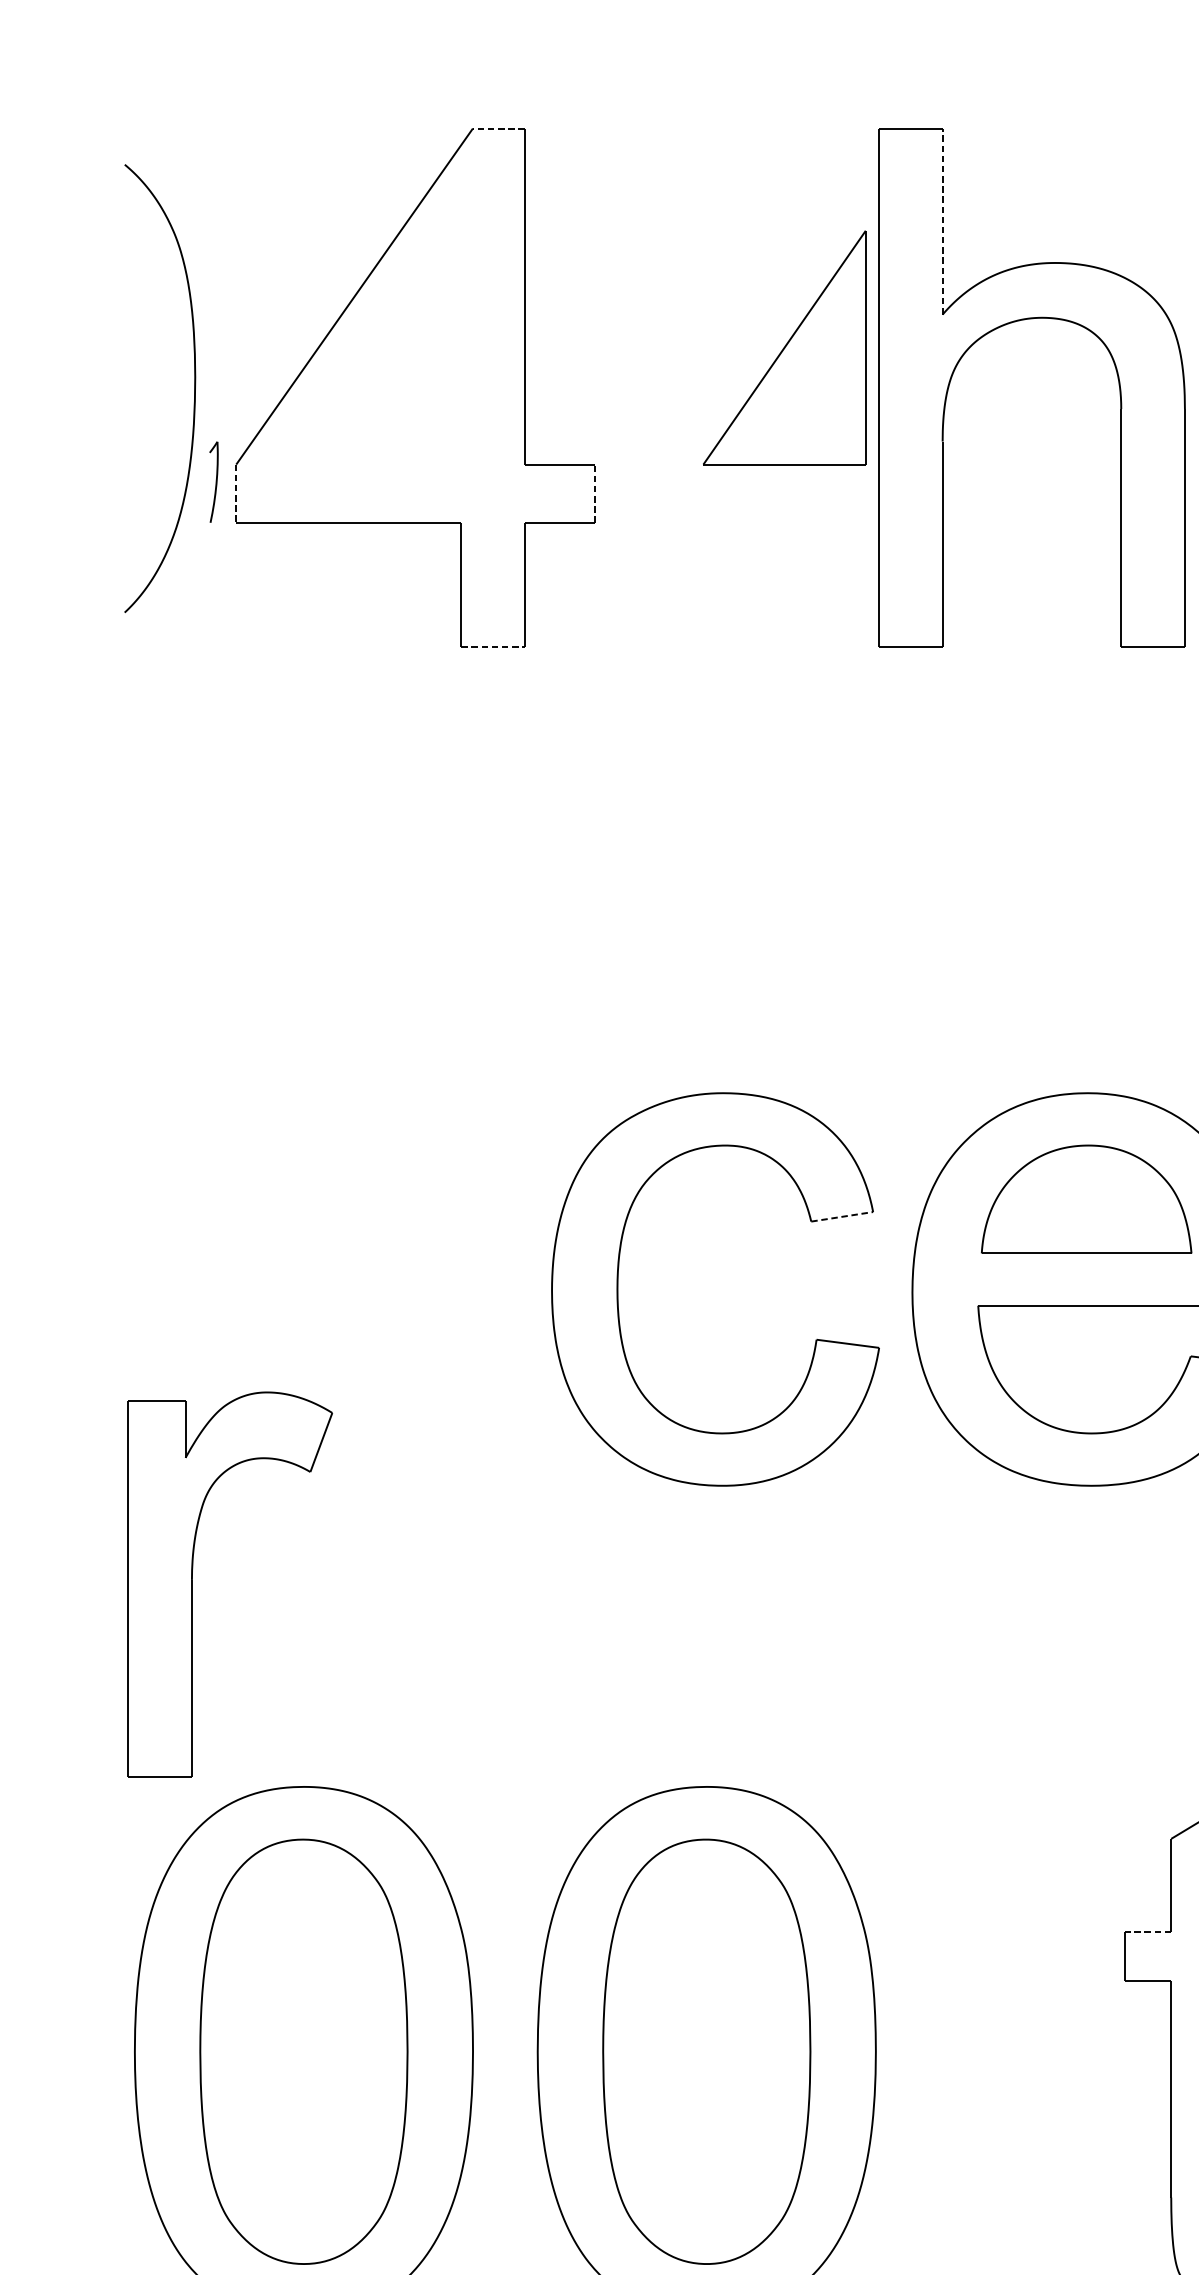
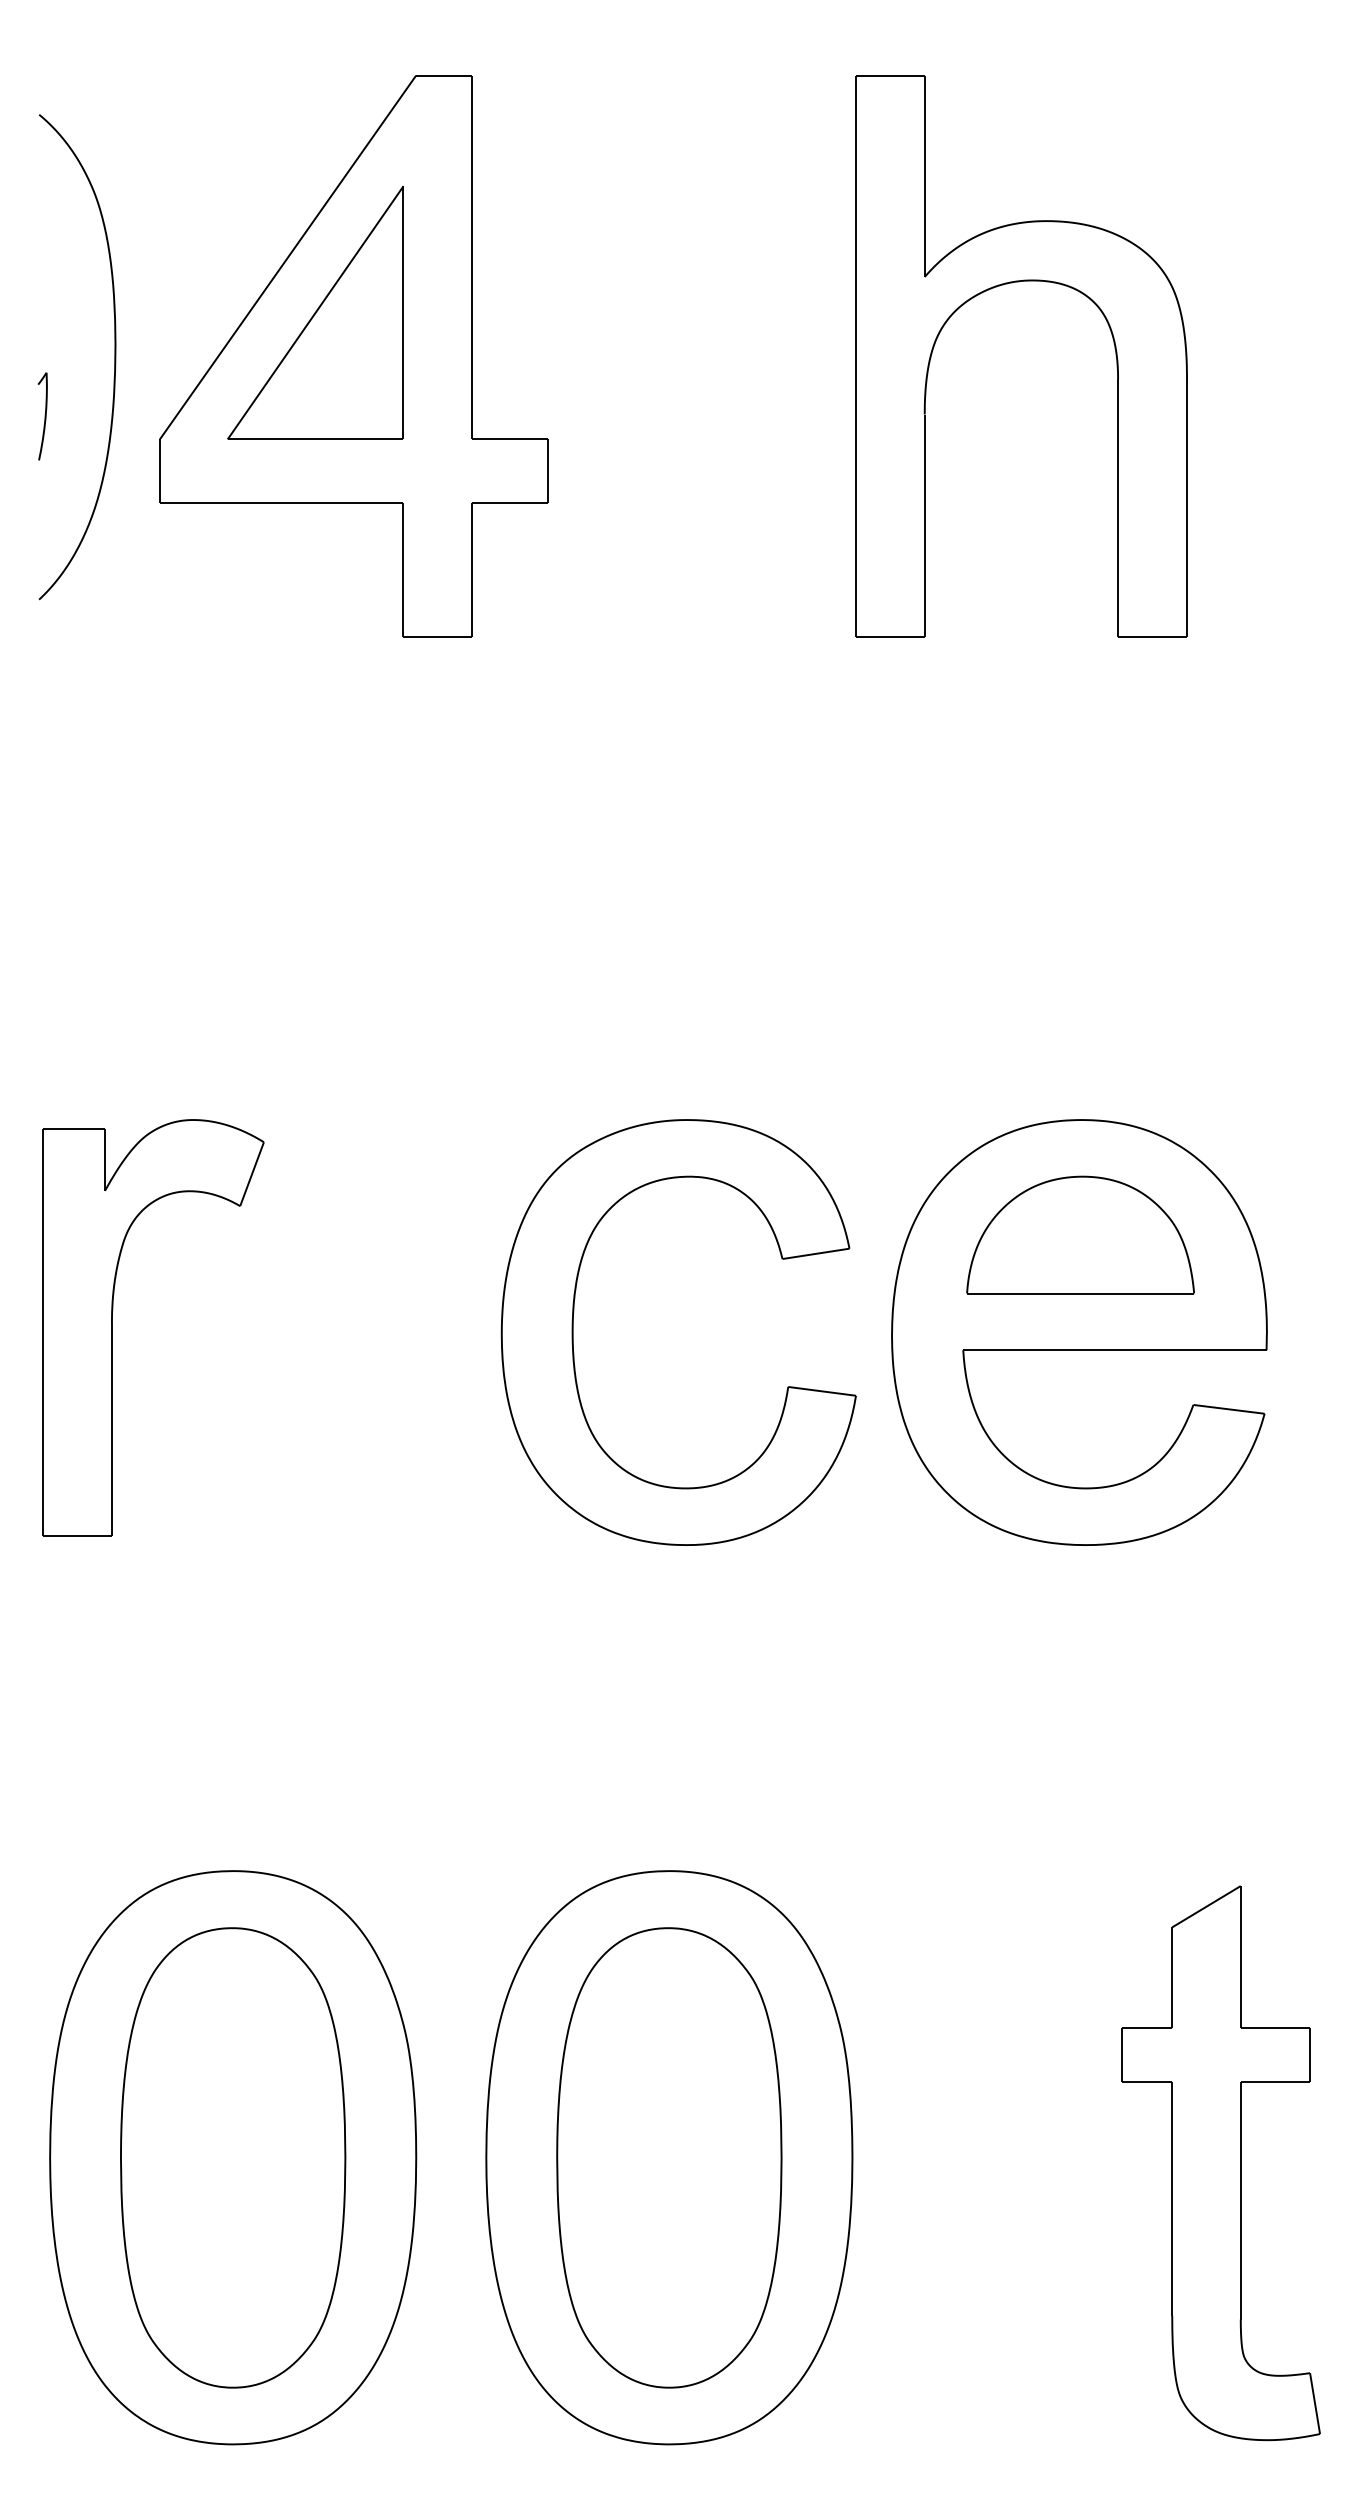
line: (498, 128) -> (443, 75), dashed -> solid
line: (942, 221) -> (924, 176), dashed -> solid
part: (784, 347) -> (315, 312), moved
part: (213, 482) -> (42, 416), moved
line: (235, 494) -> (159, 471), dashed -> solid
line: (595, 494) -> (548, 471), dashed -> solid
line: (493, 647) -> (438, 637), dashed -> solid
line: (842, 1216) -> (816, 1253), dashed -> solid
part: (192, 1584) -> (112, 1327), moved
line: (1147, 1932) -> (1146, 2028), dashed -> solid

